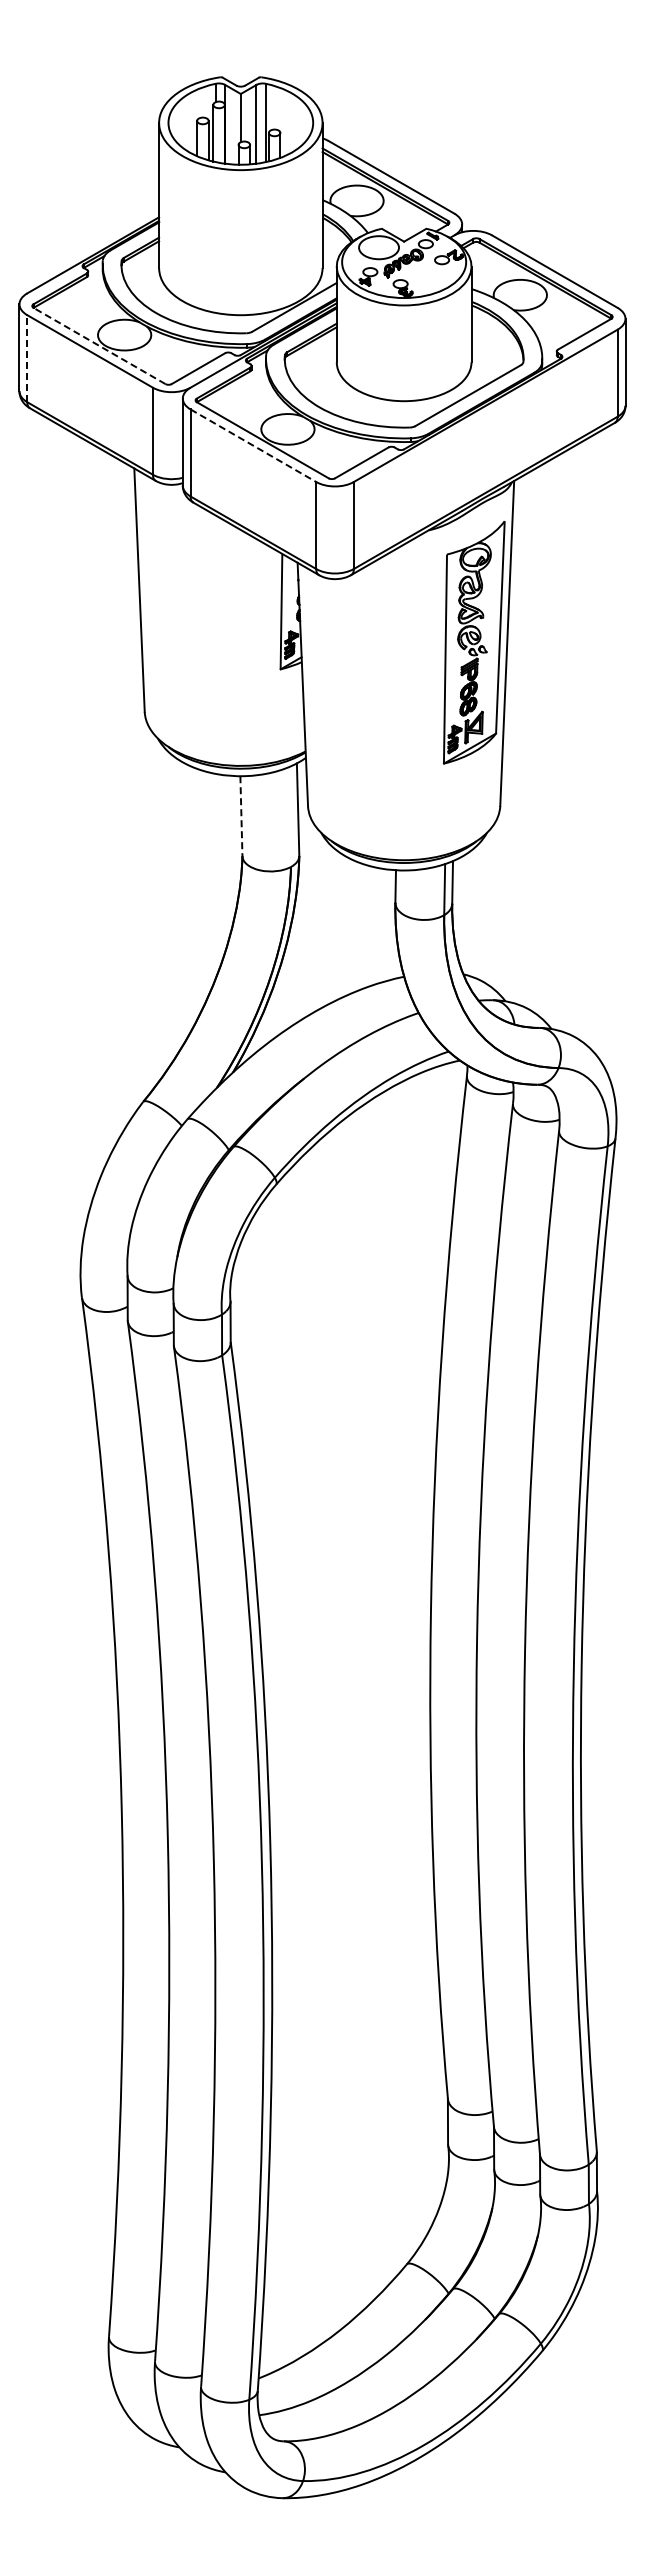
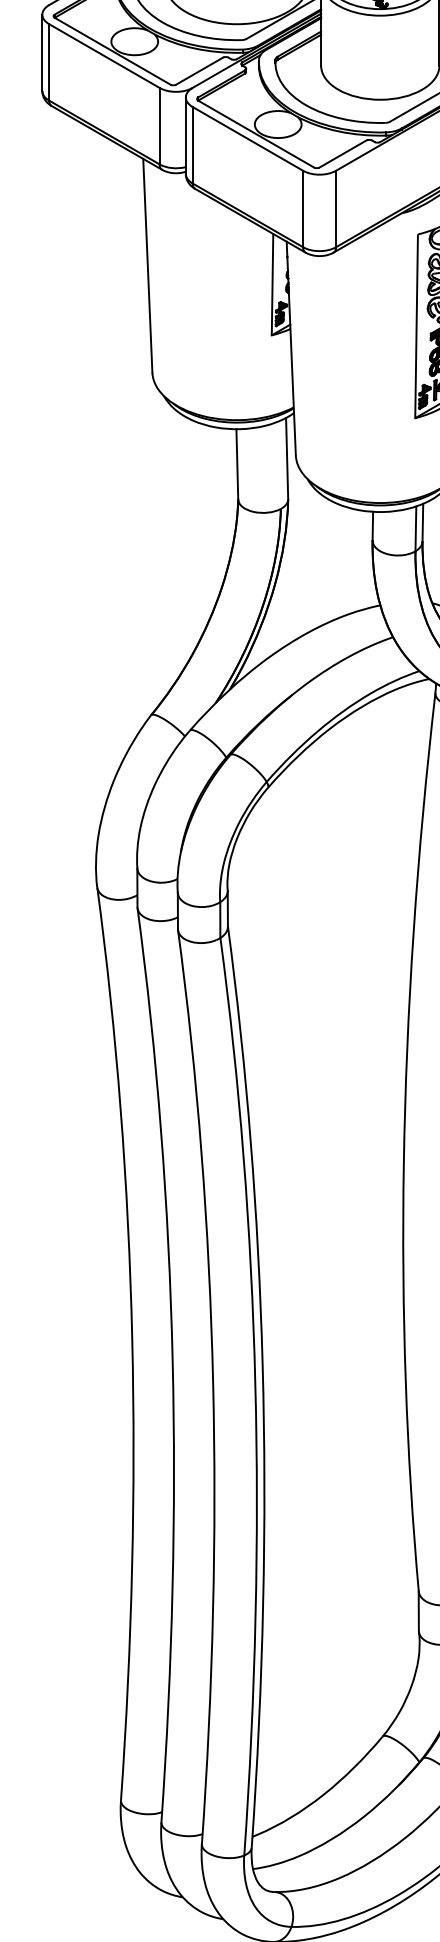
line: (99, 345) -> (112, 50), dashed -> solid
line: (27, 358) -> (49, 62), dashed -> solid
line: (253, 445) -> (247, 138), dashed -> solid
line: (241, 816) -> (237, 464), dashed -> solid

